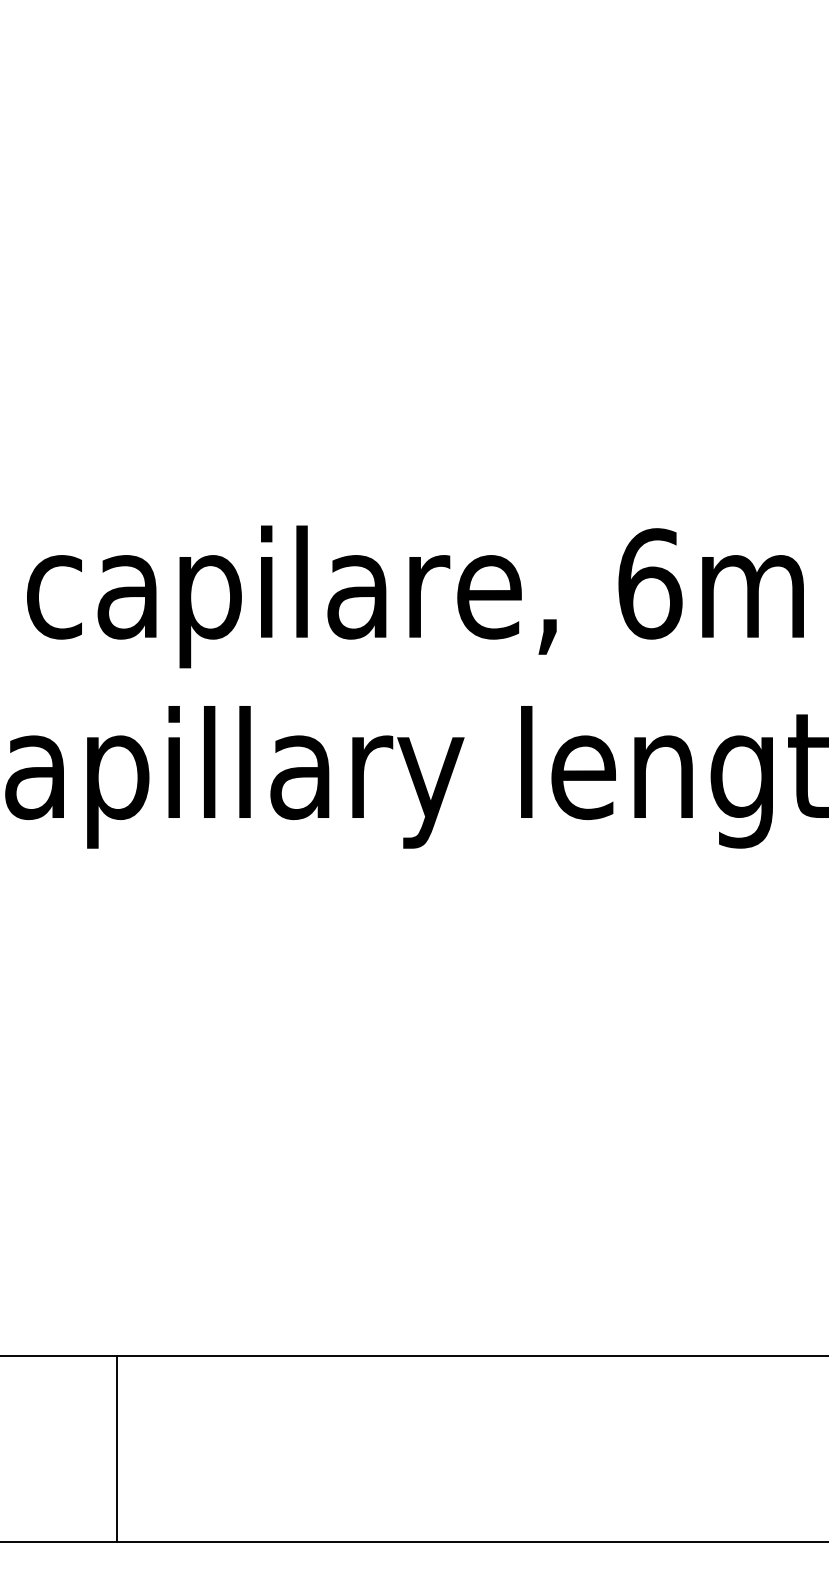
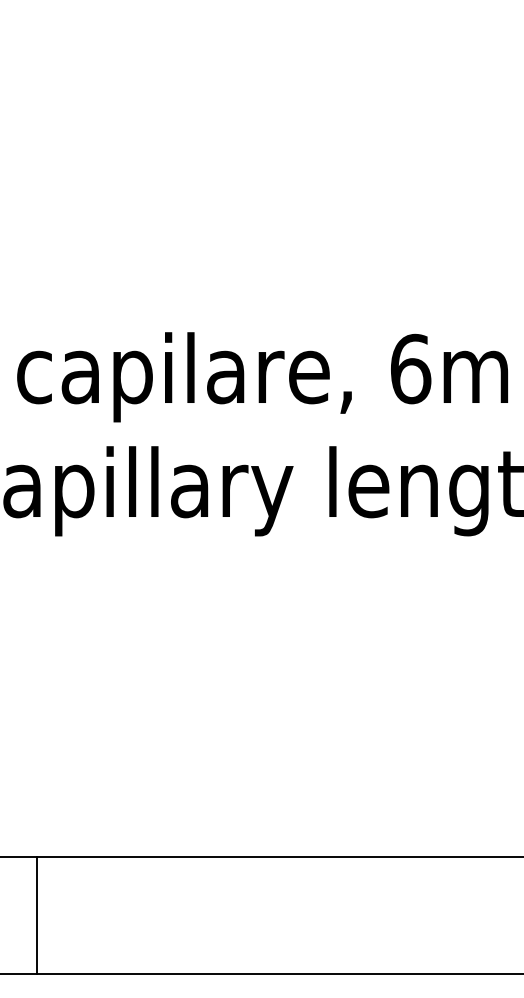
line: (116, 1448) -> (36, 915), moved

